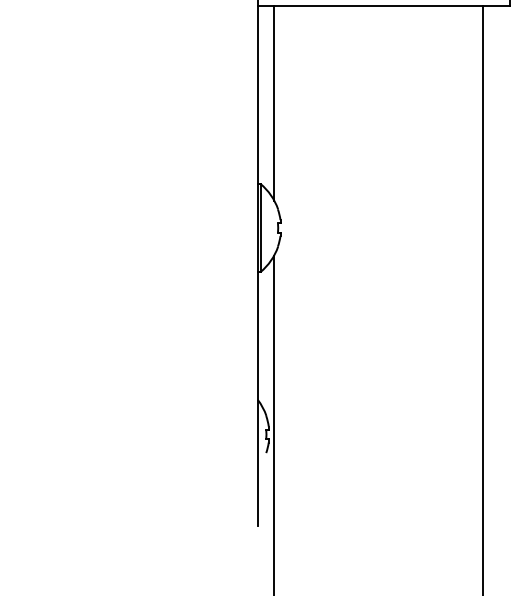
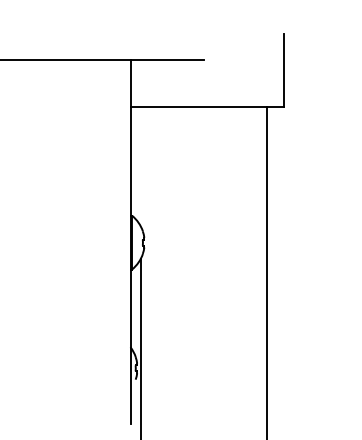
line: (274, 102) -> (140, 166), removed

